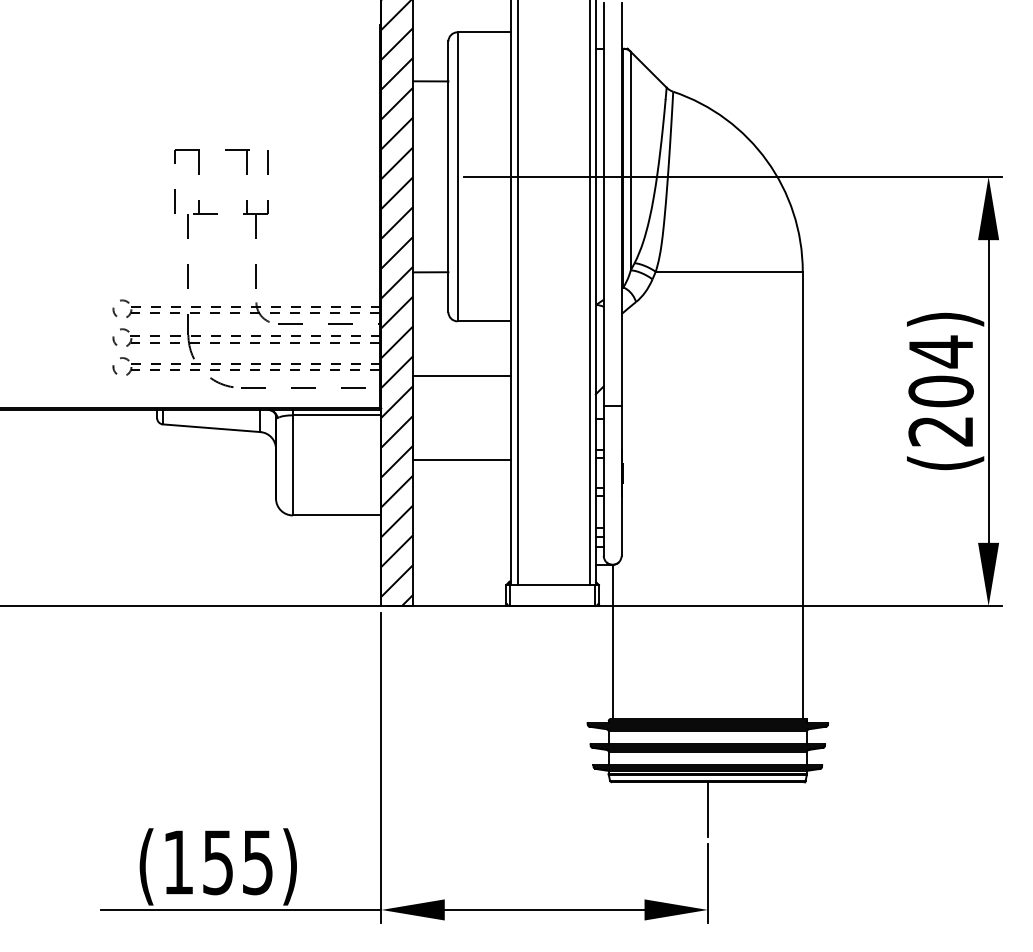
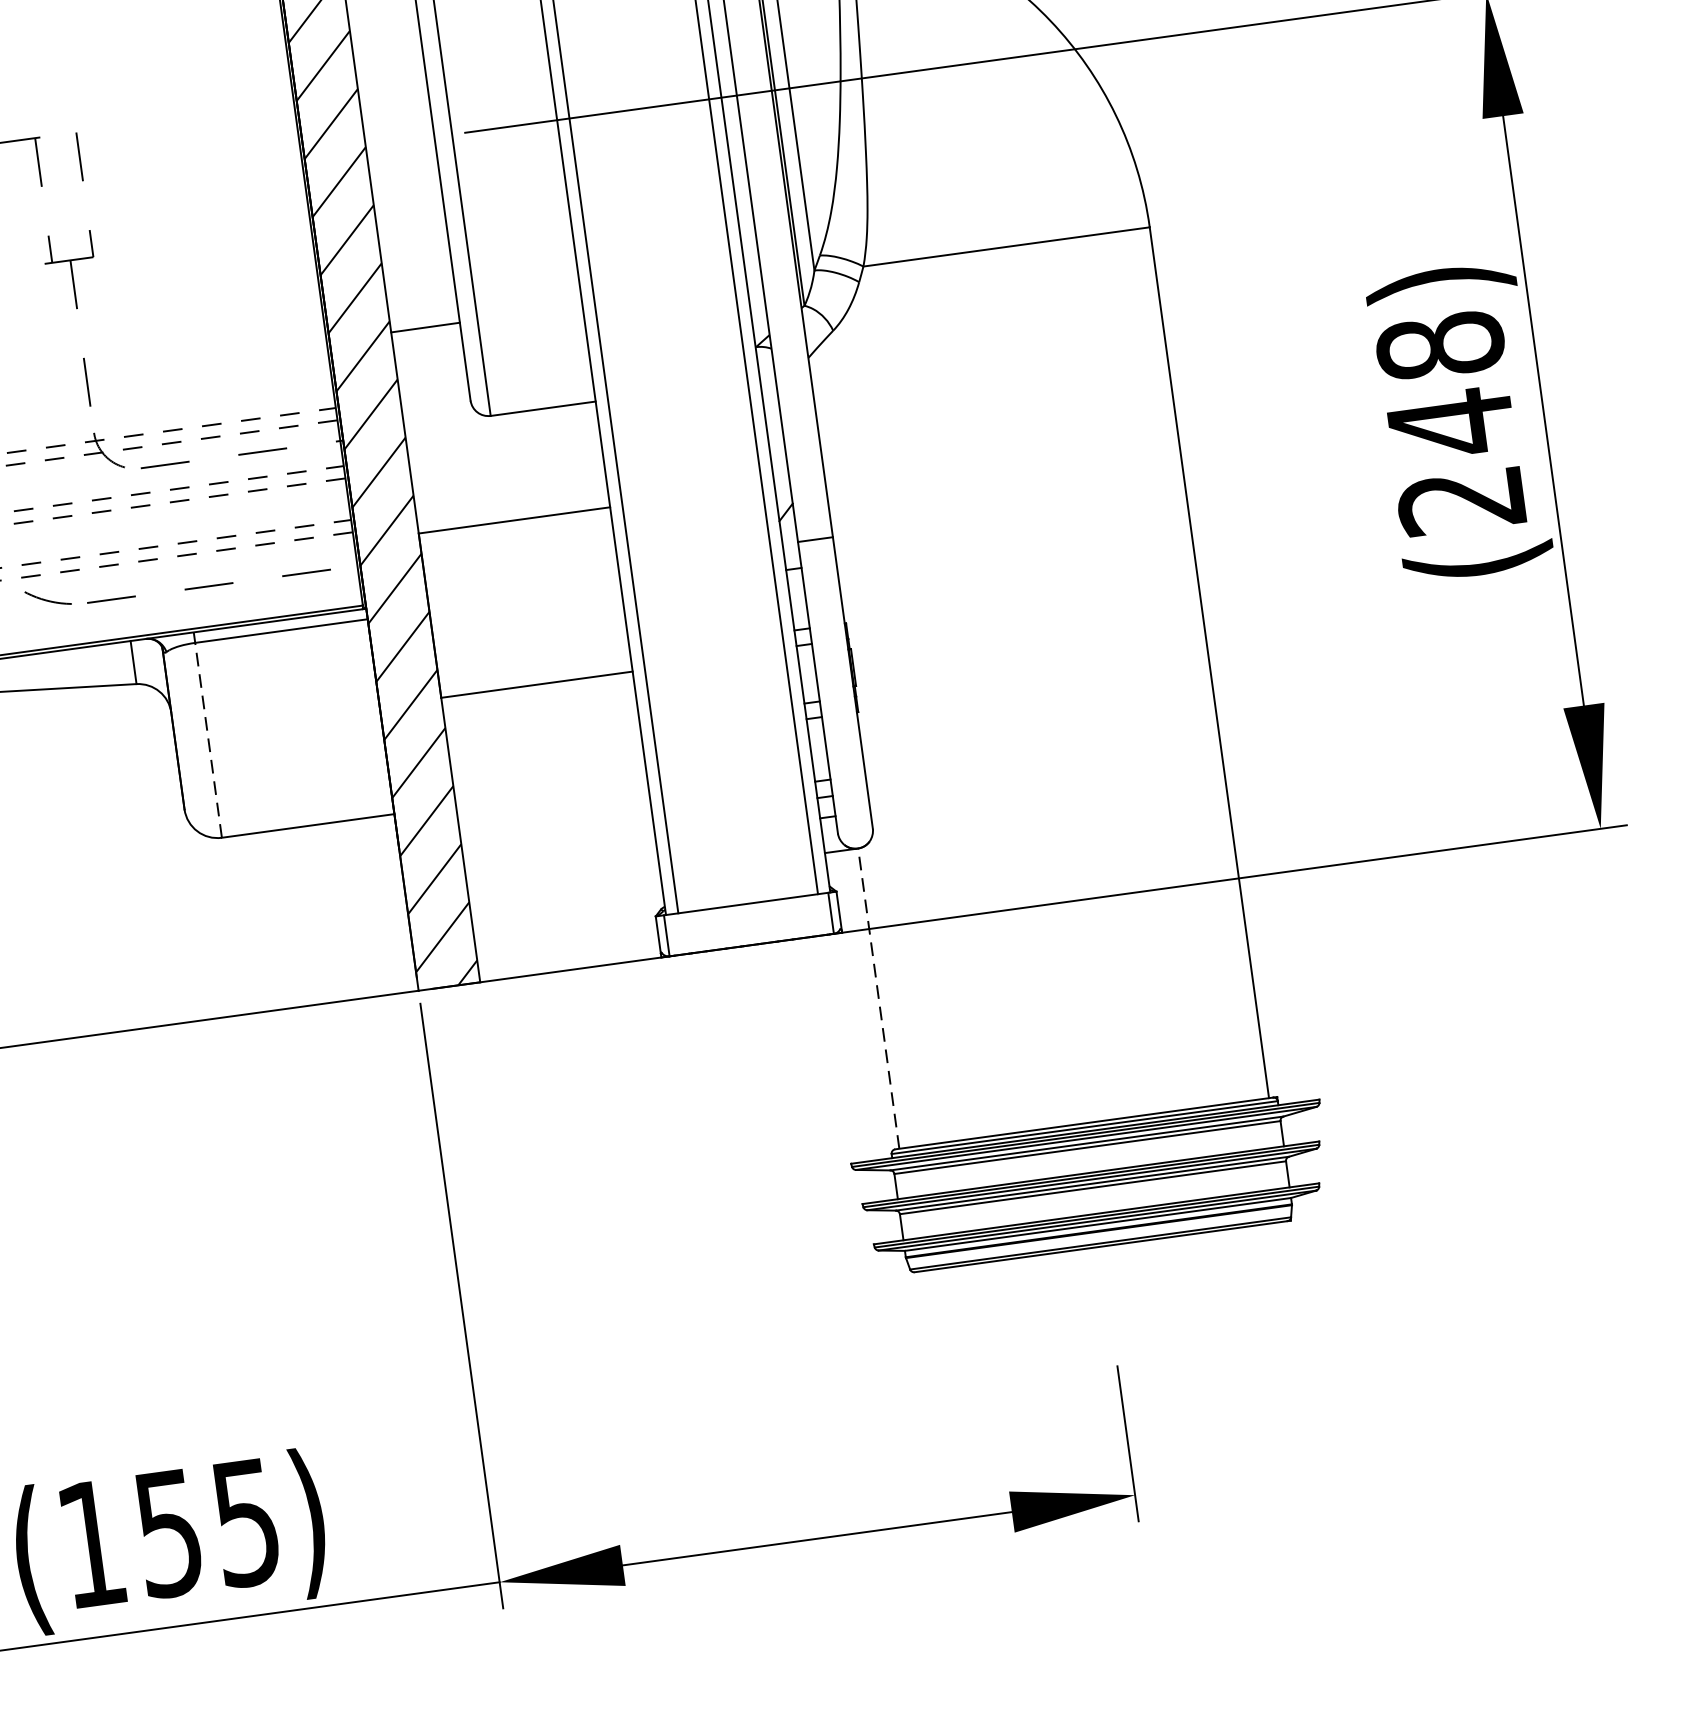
text: (940, 371) -> (1444, 384), (204) -> (248)
line: (292, 462) -> (207, 734), solid -> dashed
line: (612, 641) -> (877, 997), solid -> dashed
line: (707, 809) -> (1107, 1299), removed

